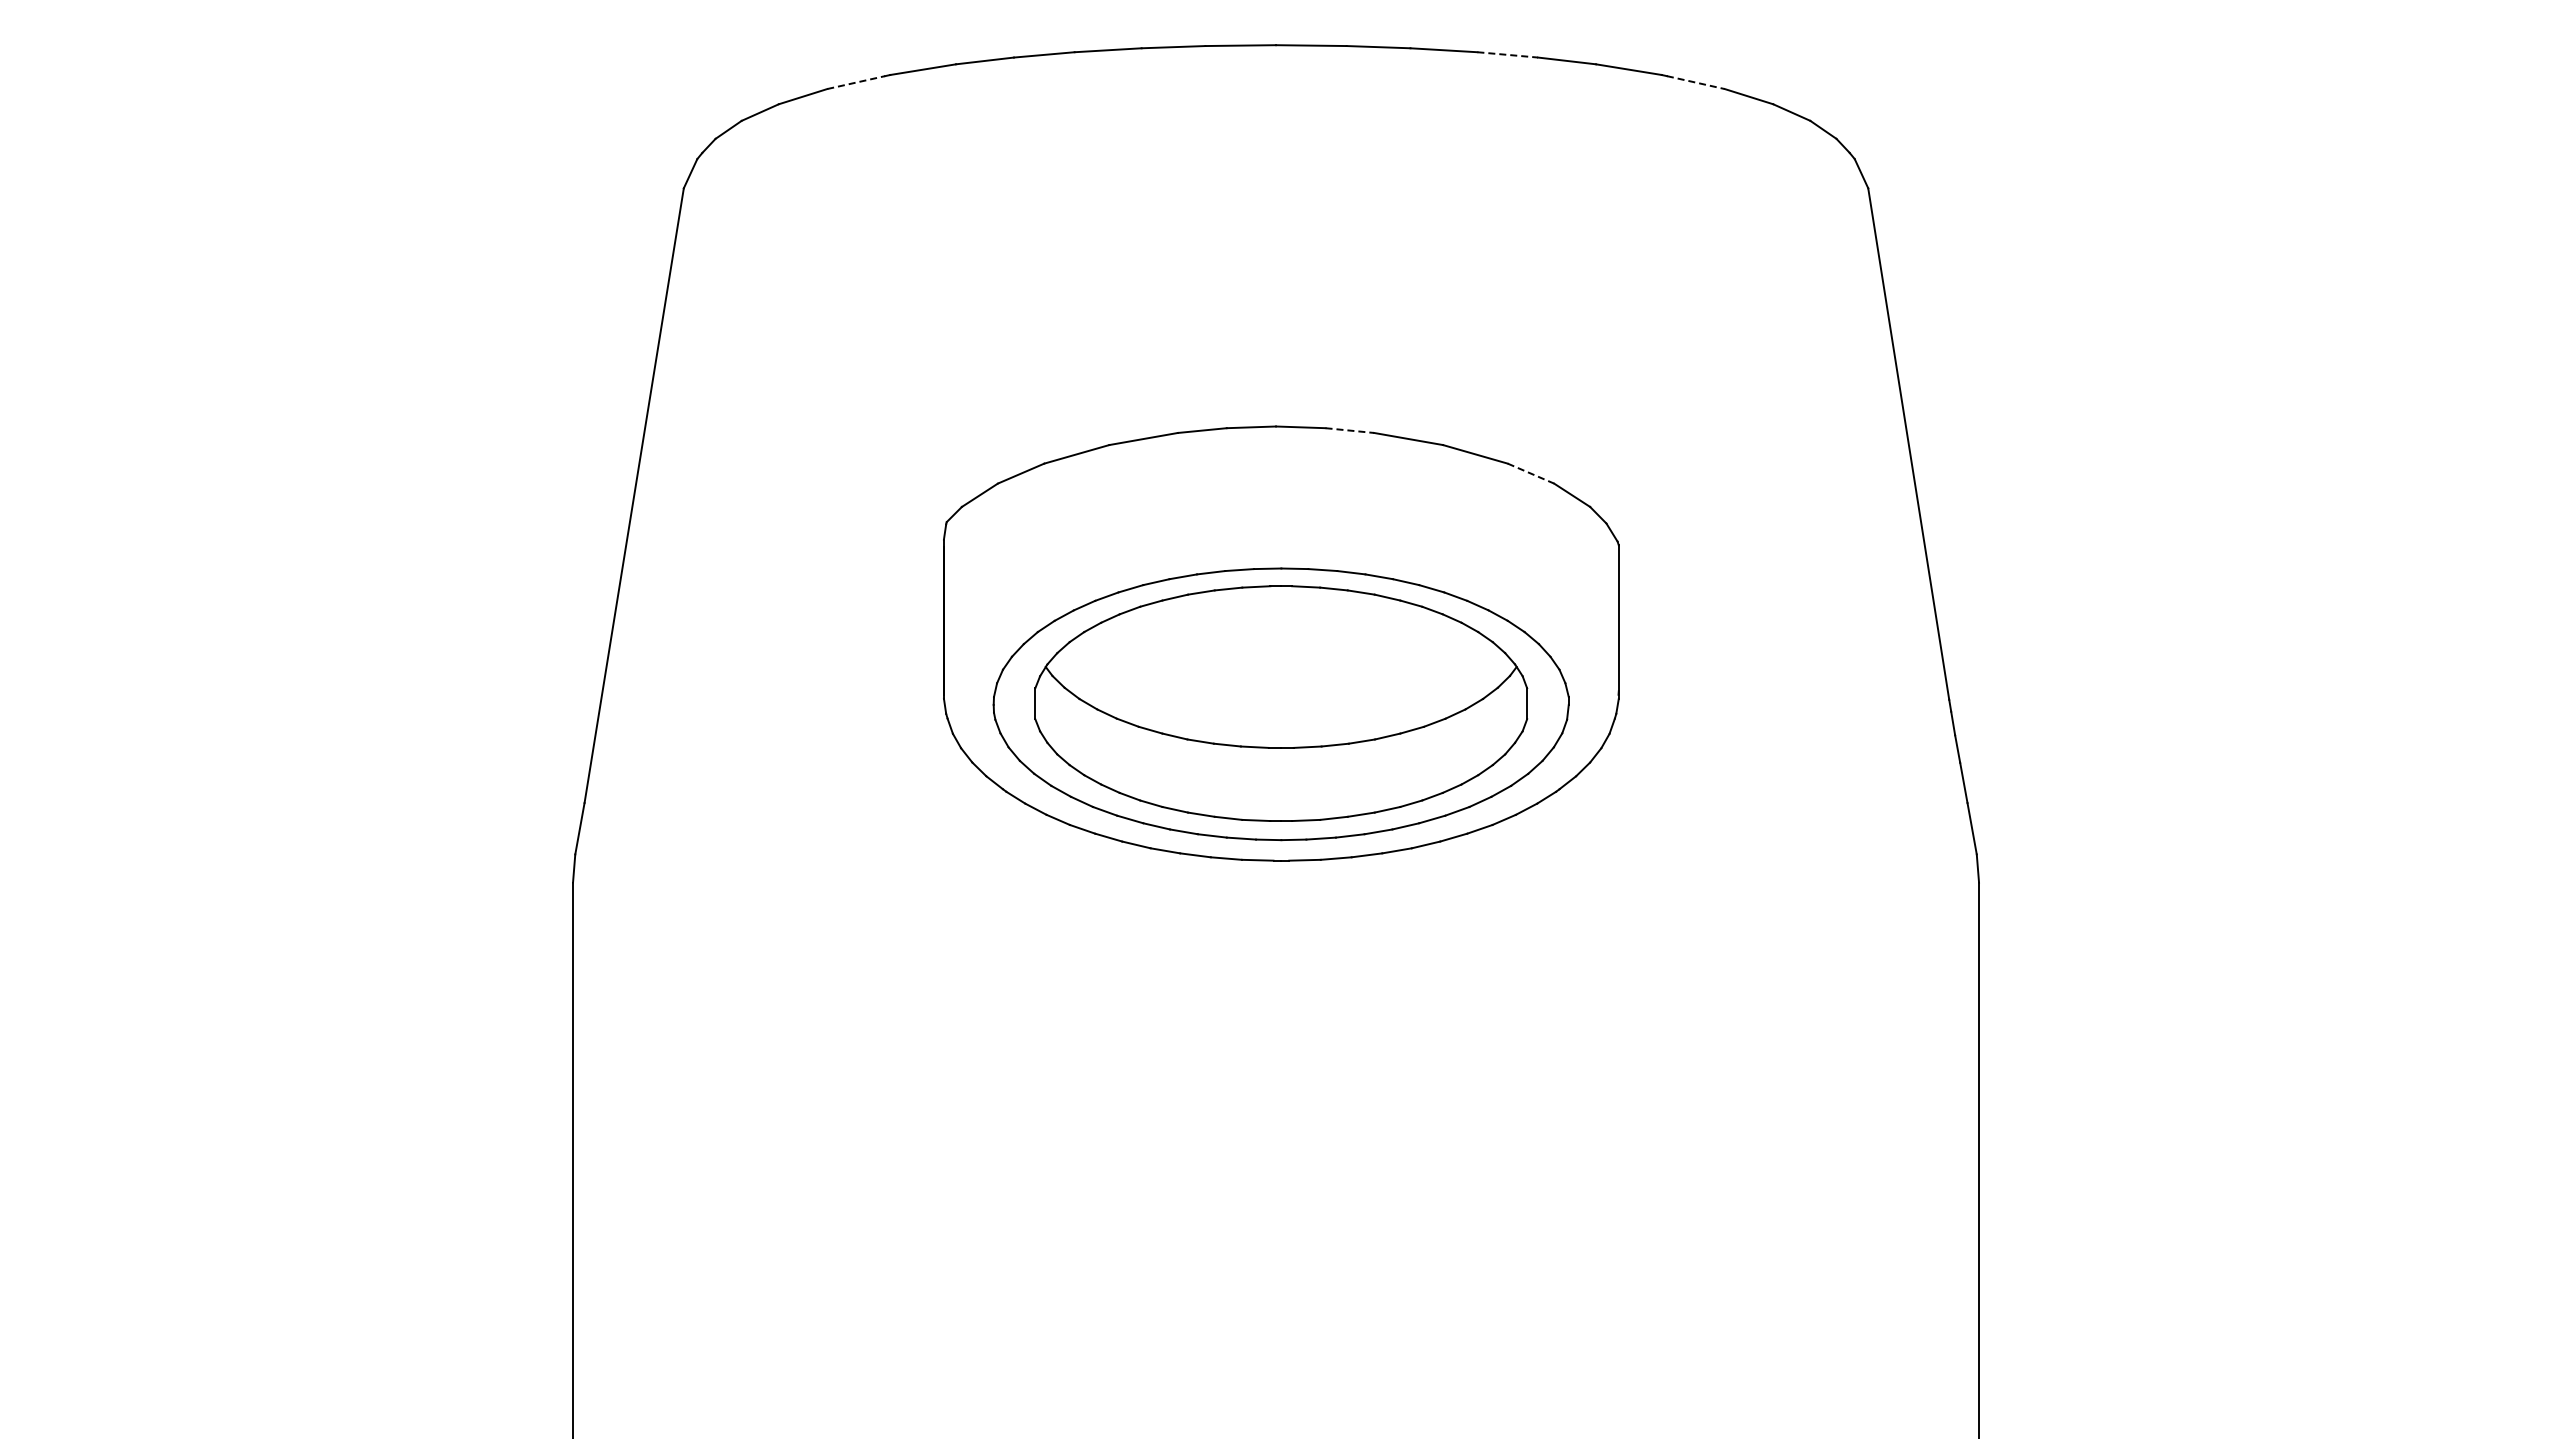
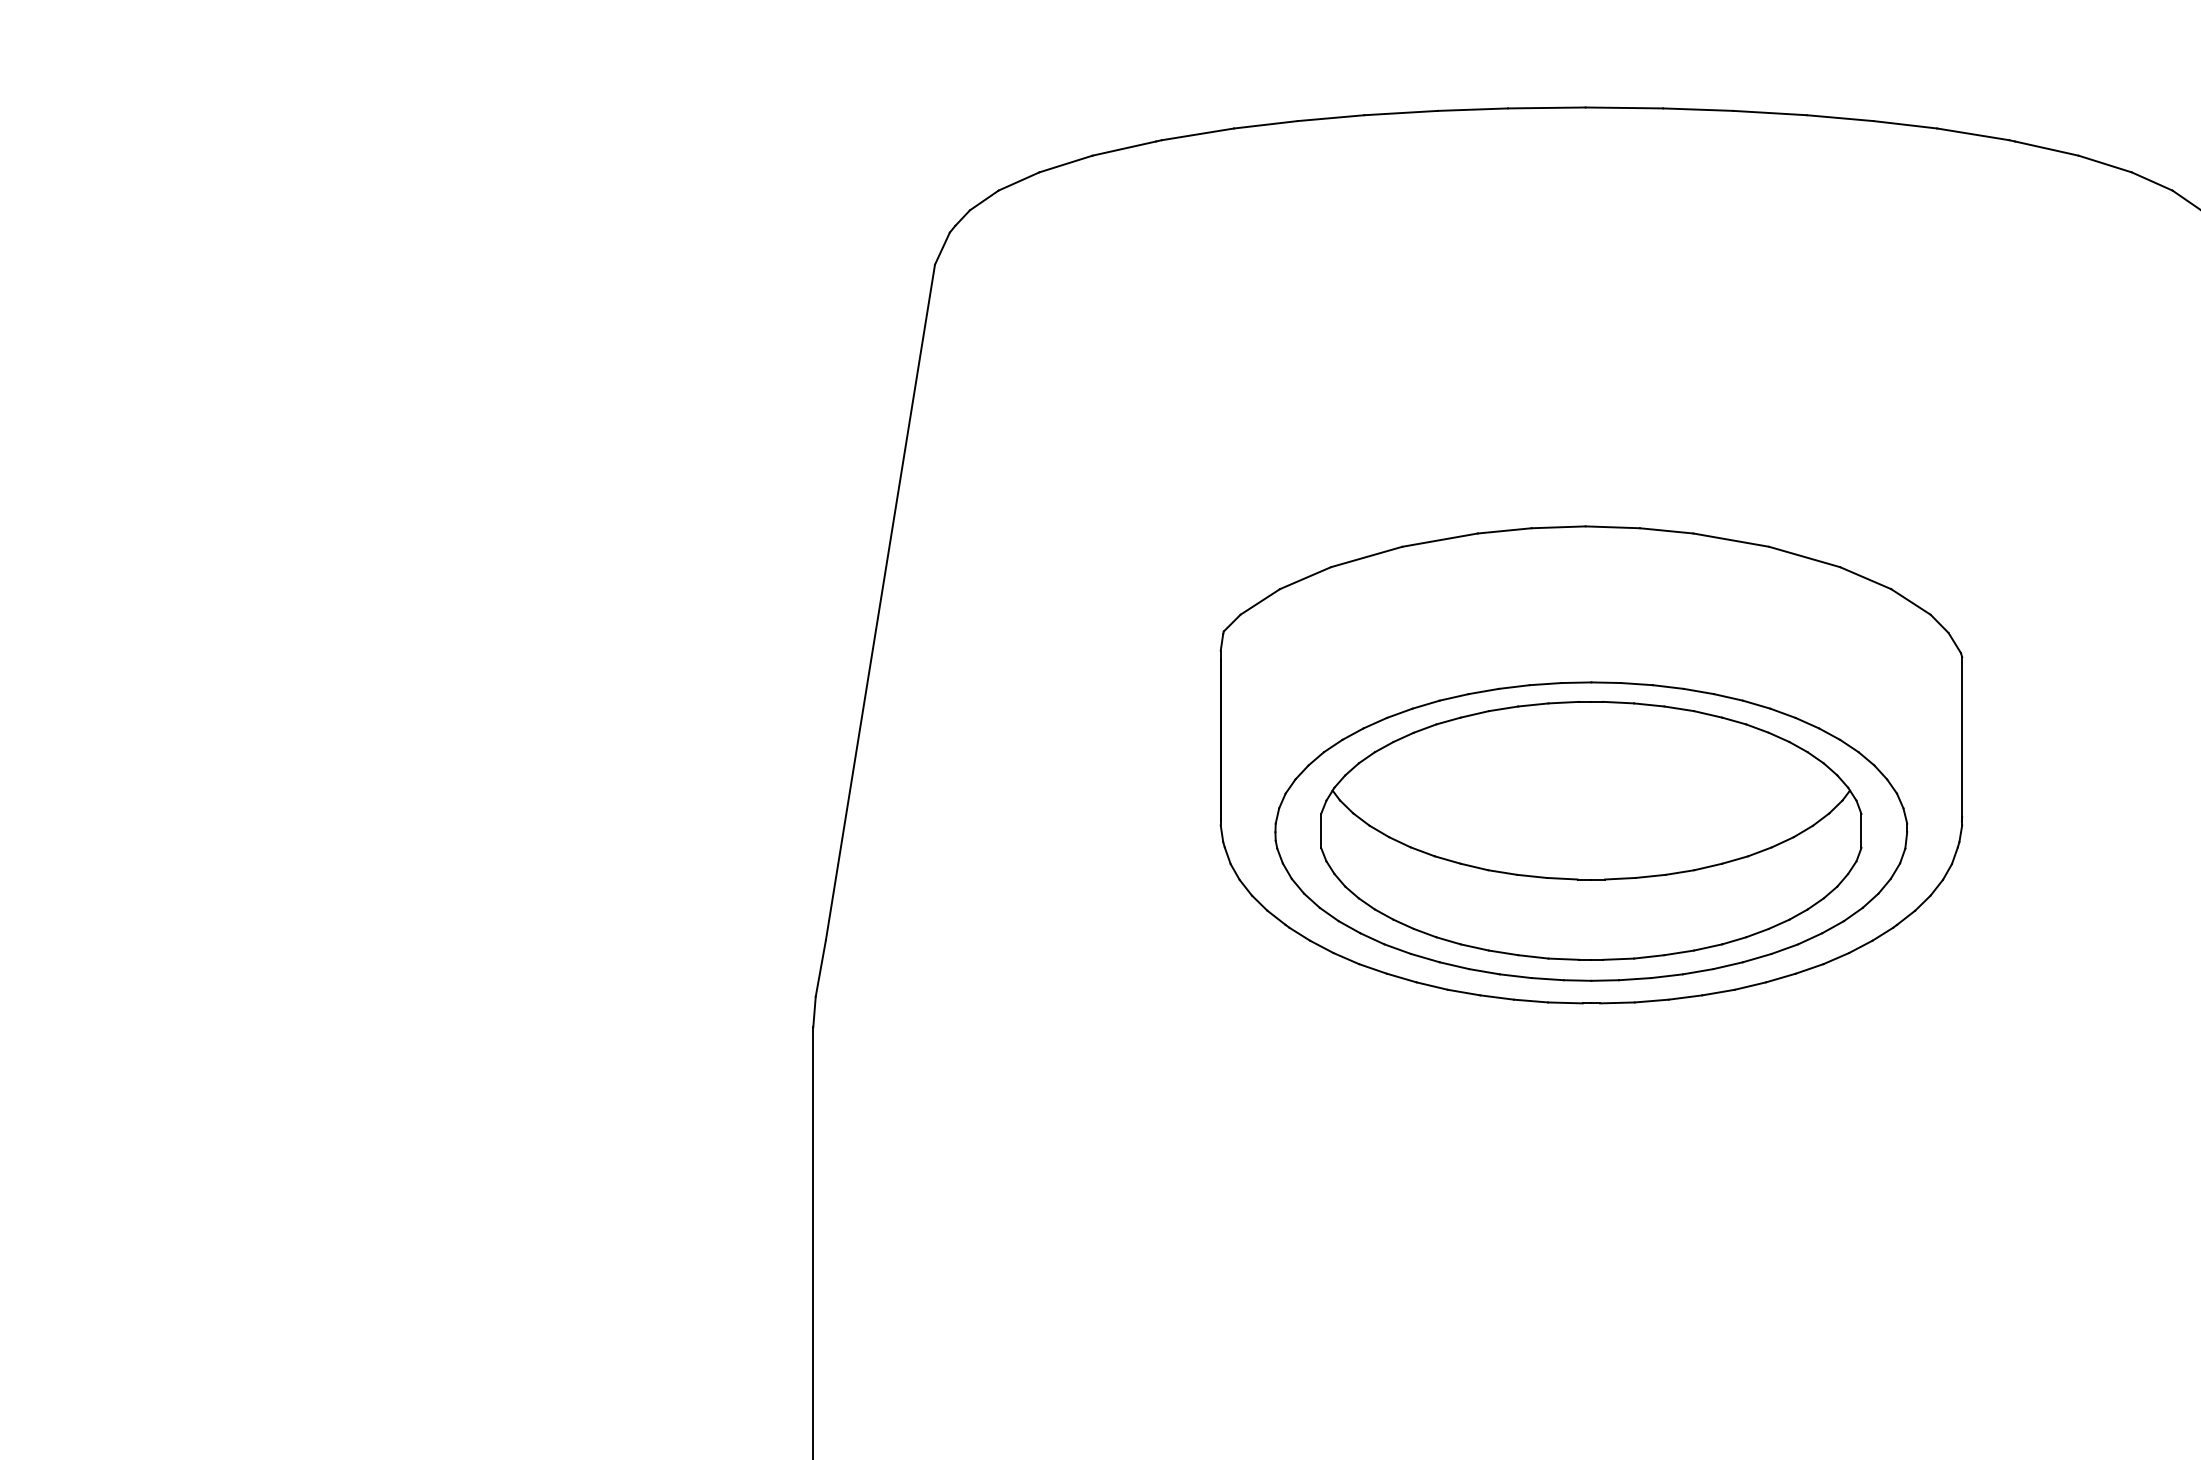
line: (1508, 54) -> (1840, 117), dashed -> solid
line: (856, 82) -> (1124, 148), dashed -> solid
line: (1695, 82) -> (2046, 148), dashed -> solid
line: (1350, 430) -> (1667, 530), dashed -> solid
line: (1531, 473) -> (1866, 578), dashed -> solid

